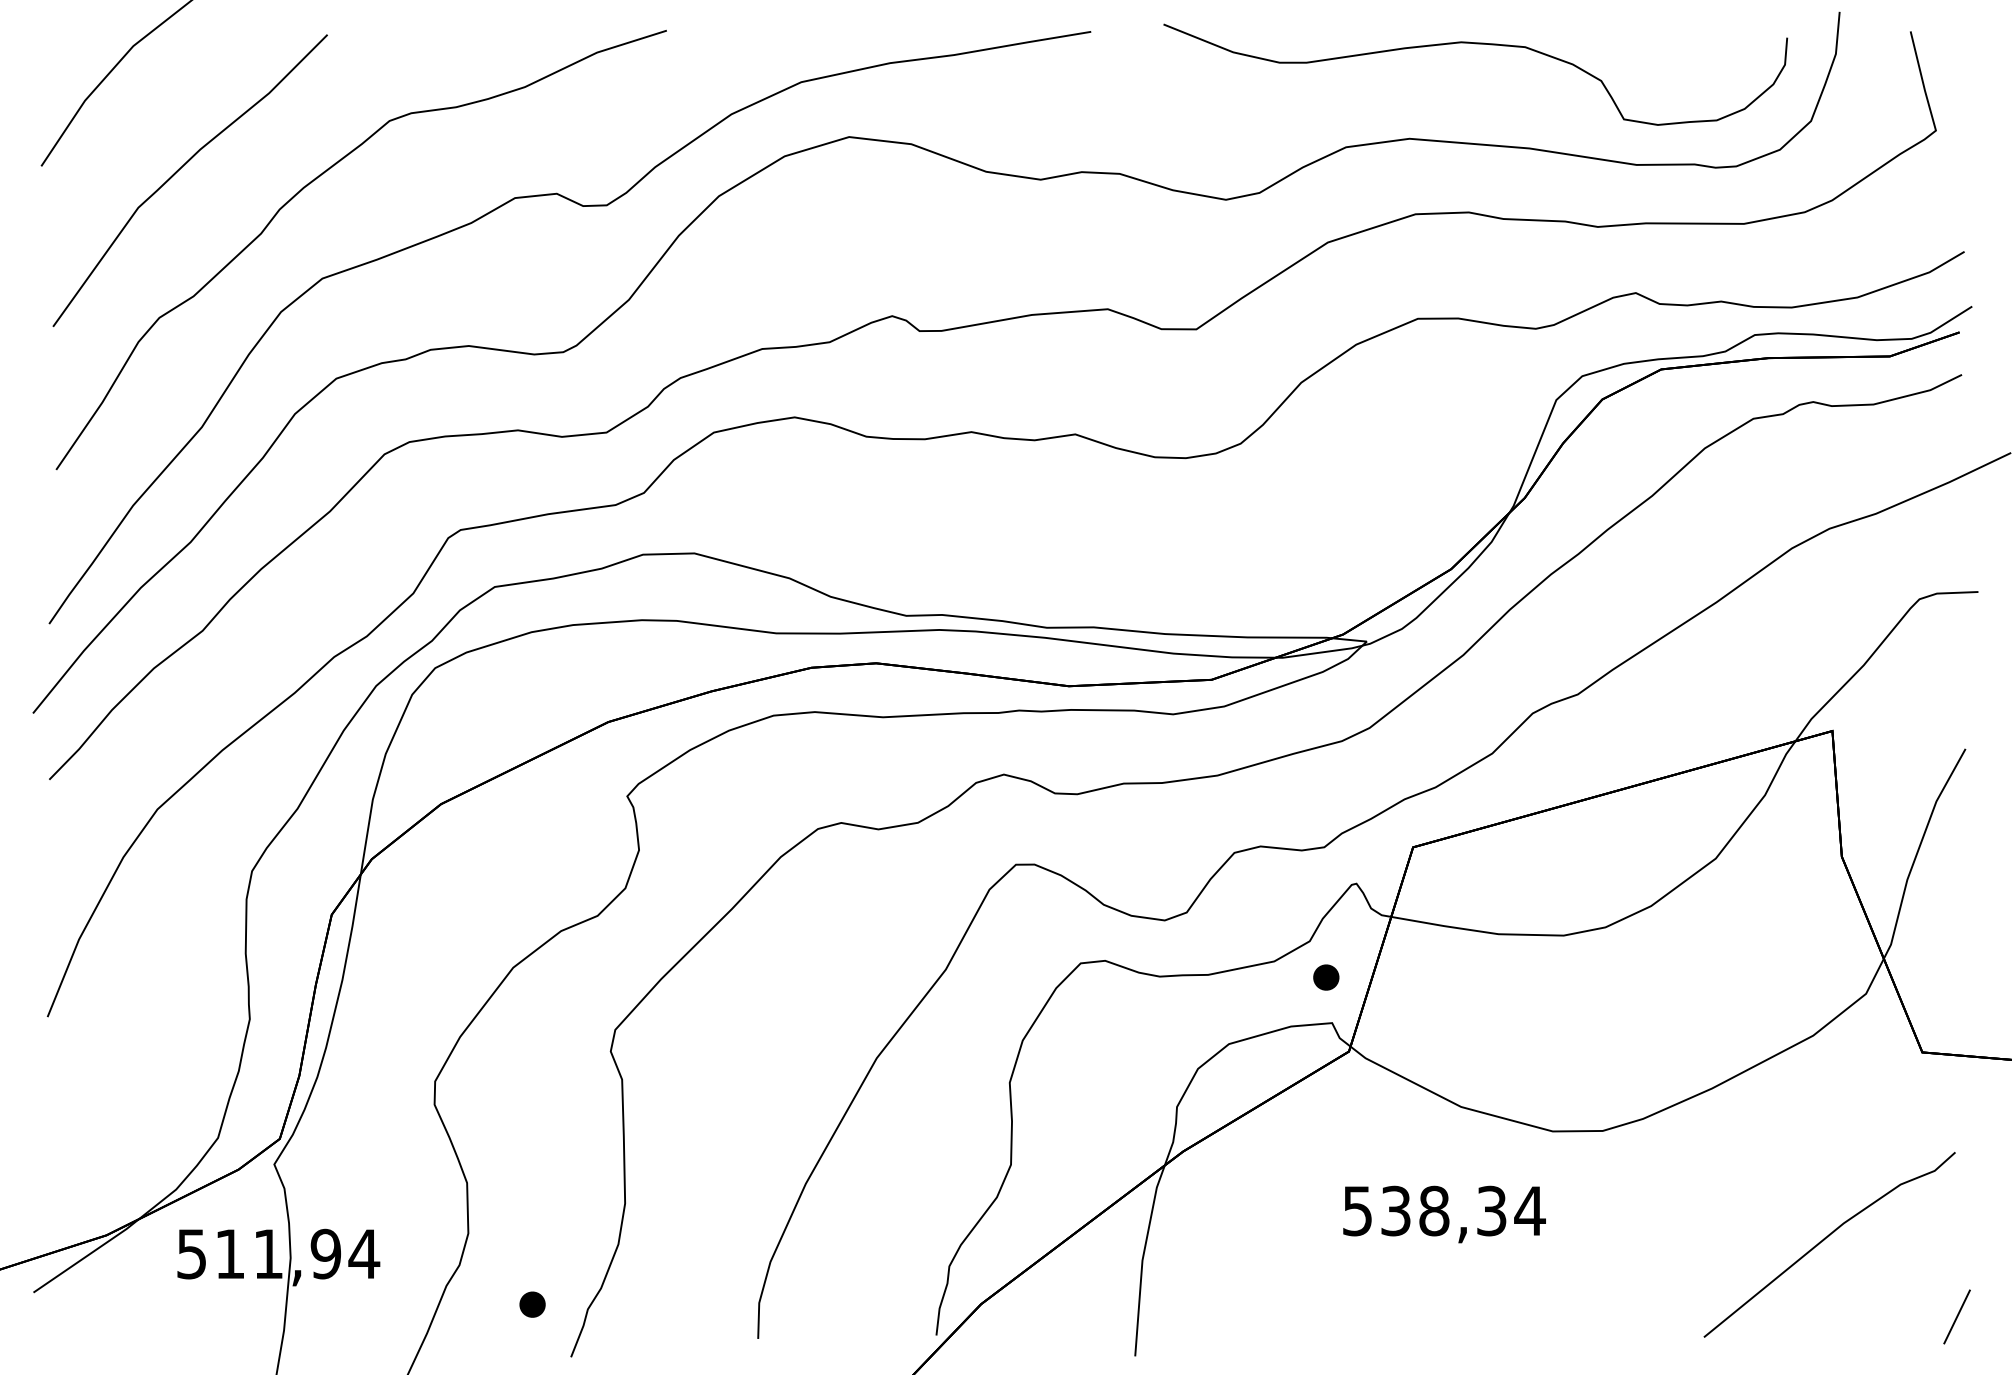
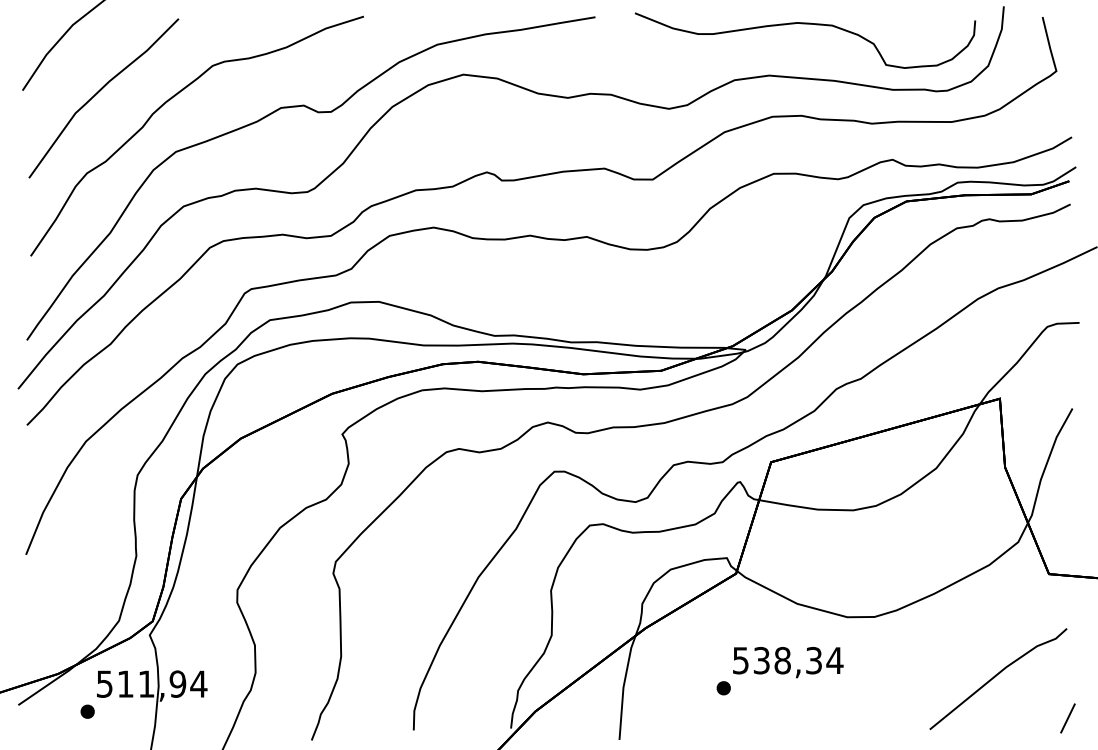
part: (1325, 977) -> (723, 688), moved
part: (532, 1304) -> (87, 711), moved

